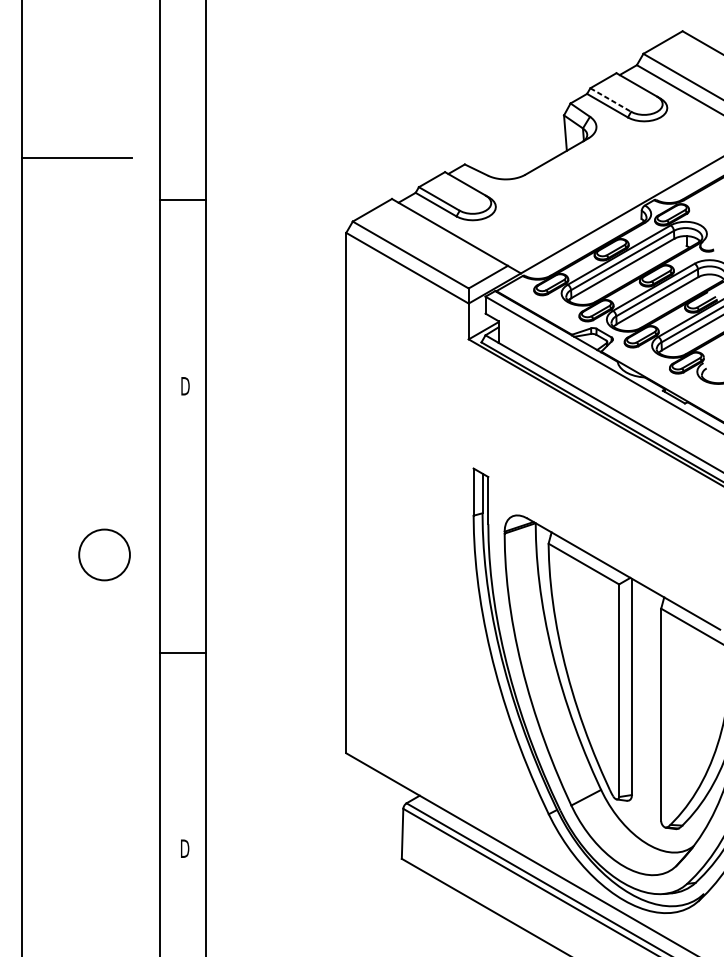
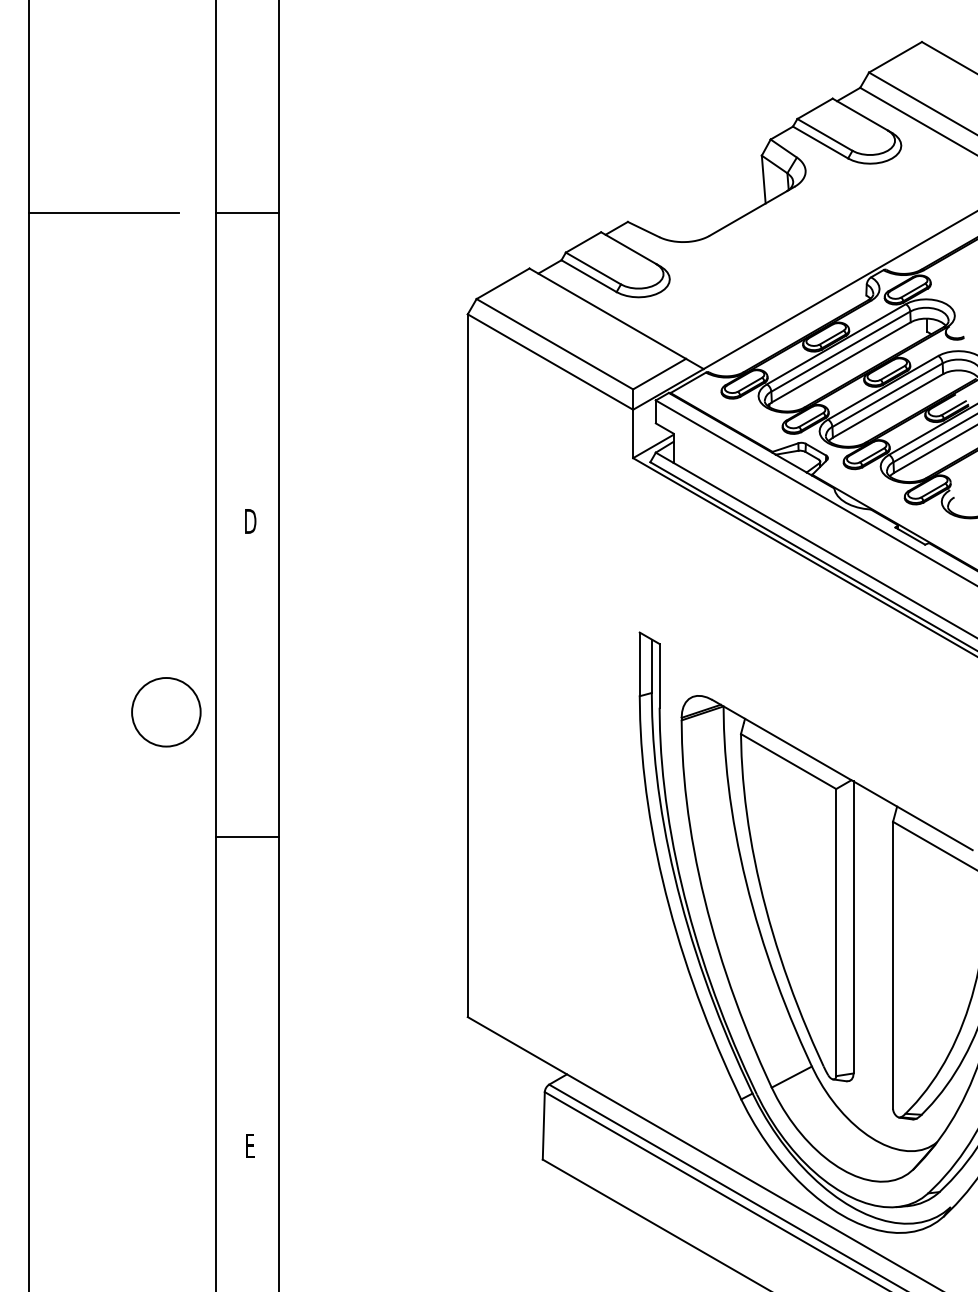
line: (610, 99) -> (824, 134), dashed -> solid
line: (183, 199) -> (247, 213), moved
circle: (104, 555) -> (166, 712), moved
line: (183, 652) -> (247, 837), moved
text: (184, 848) -> (249, 1145), D -> E

